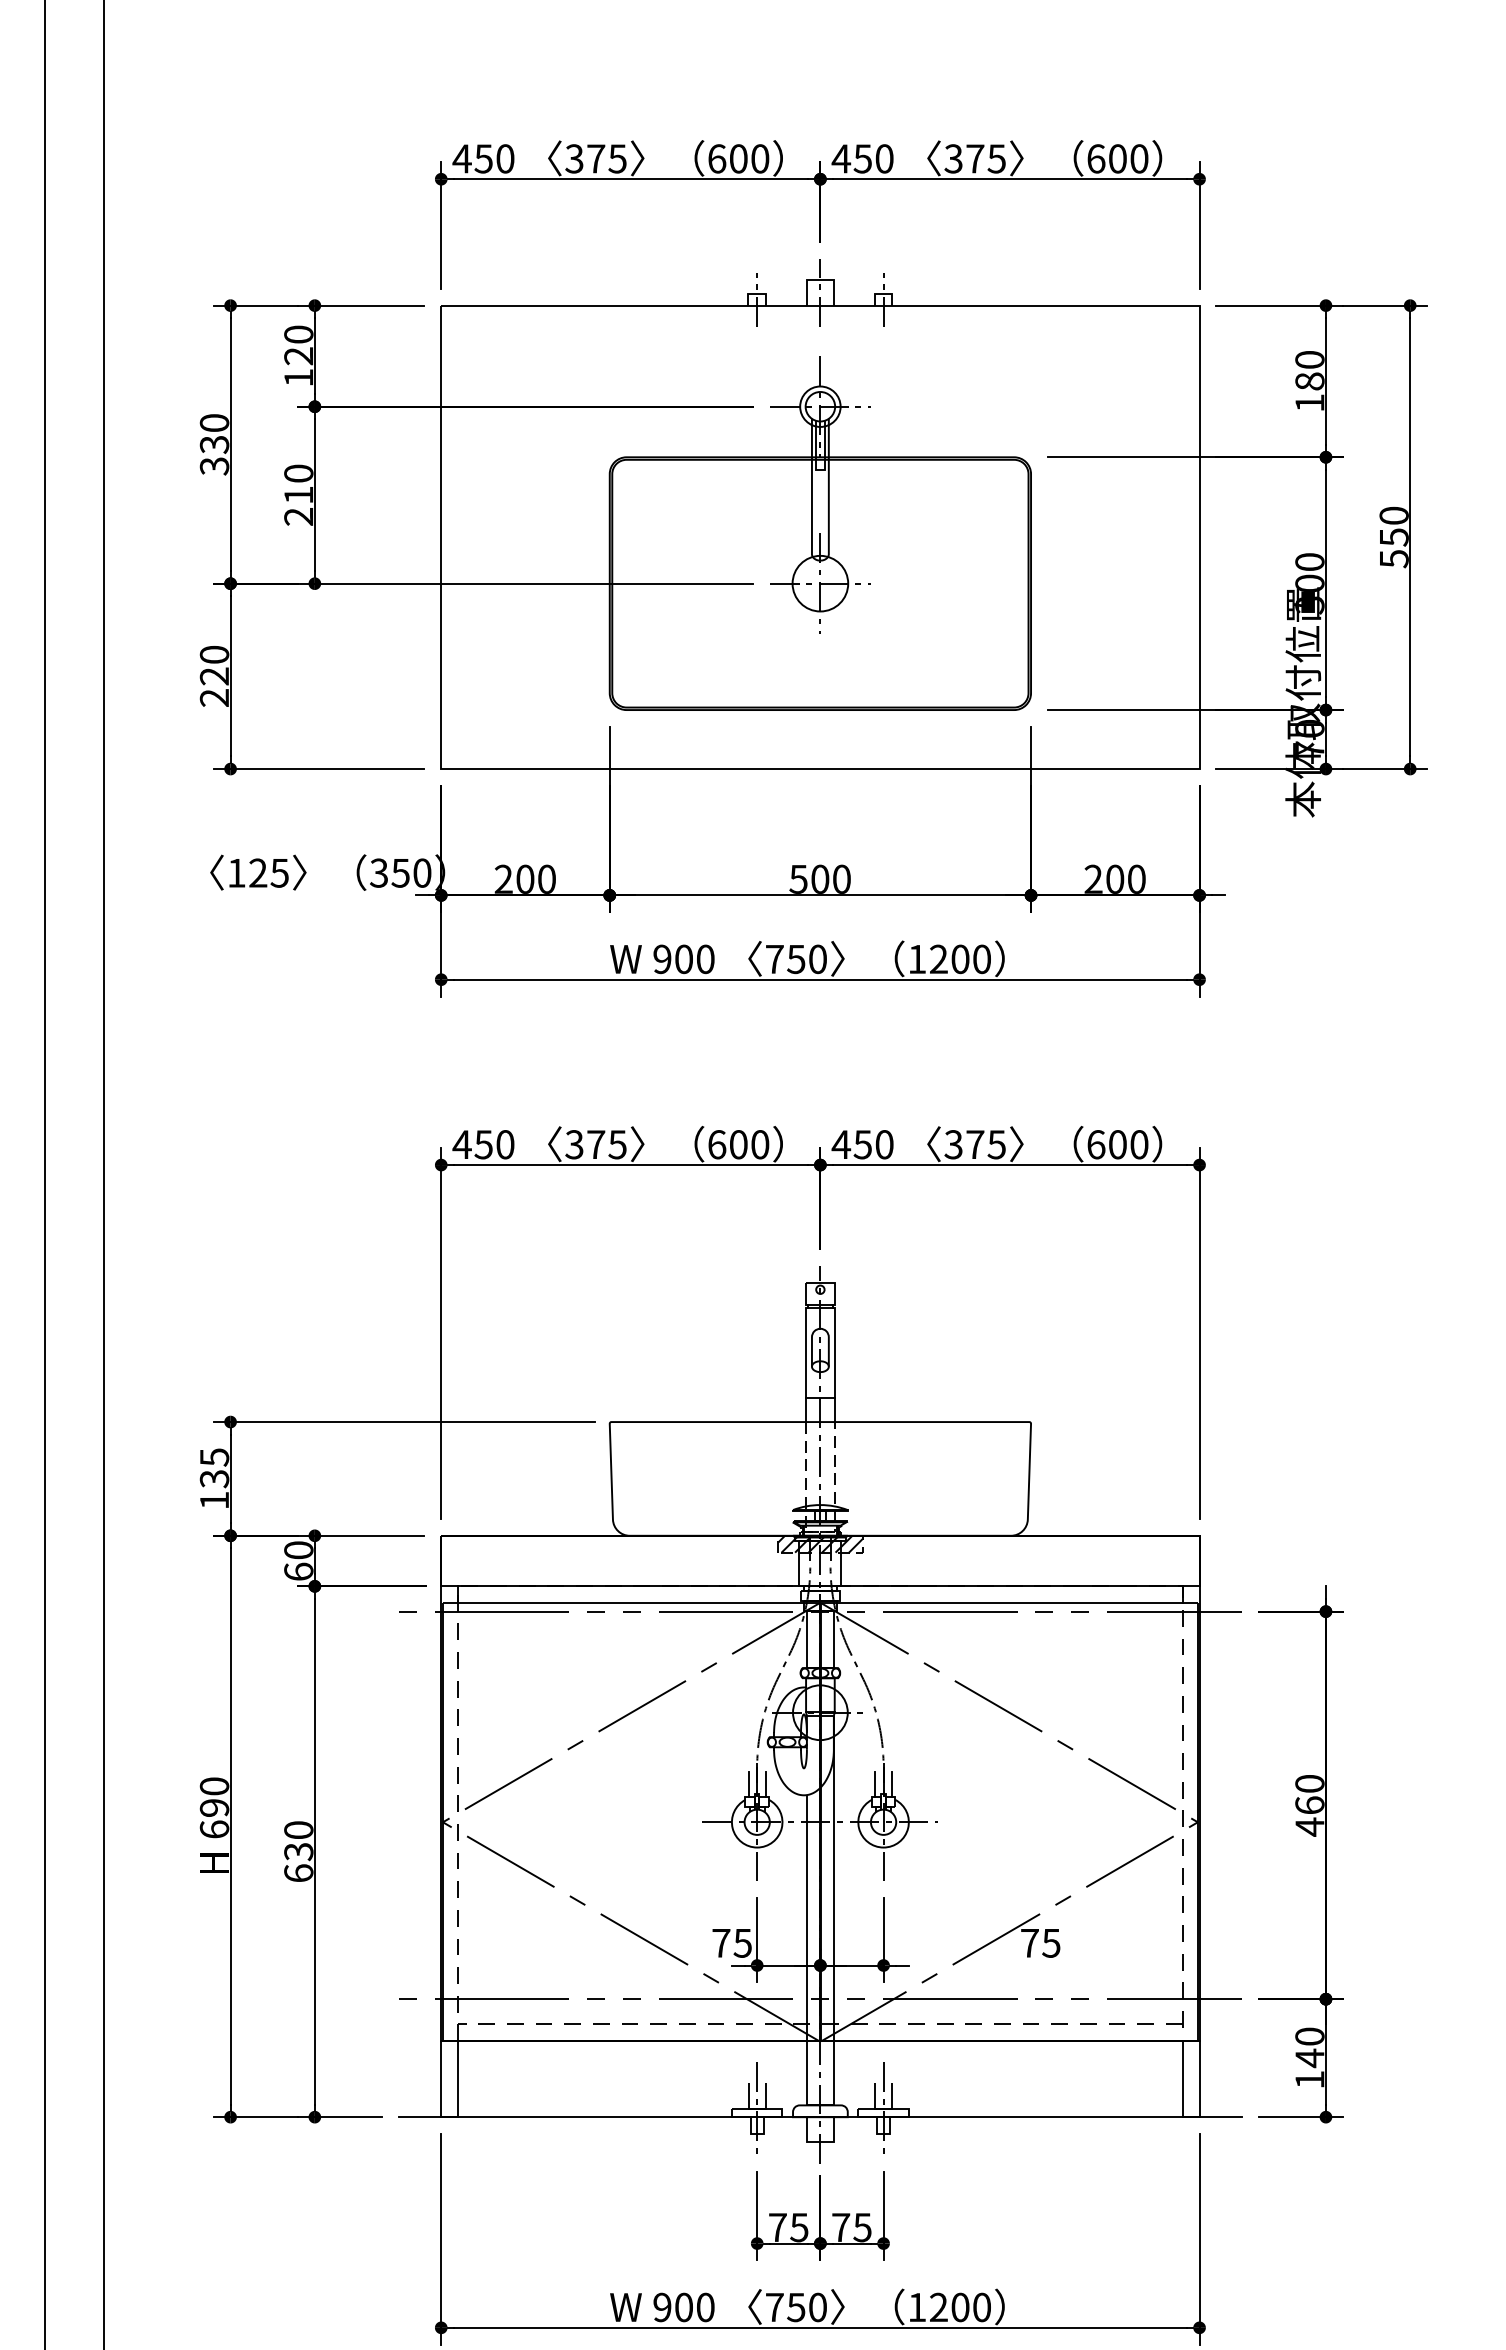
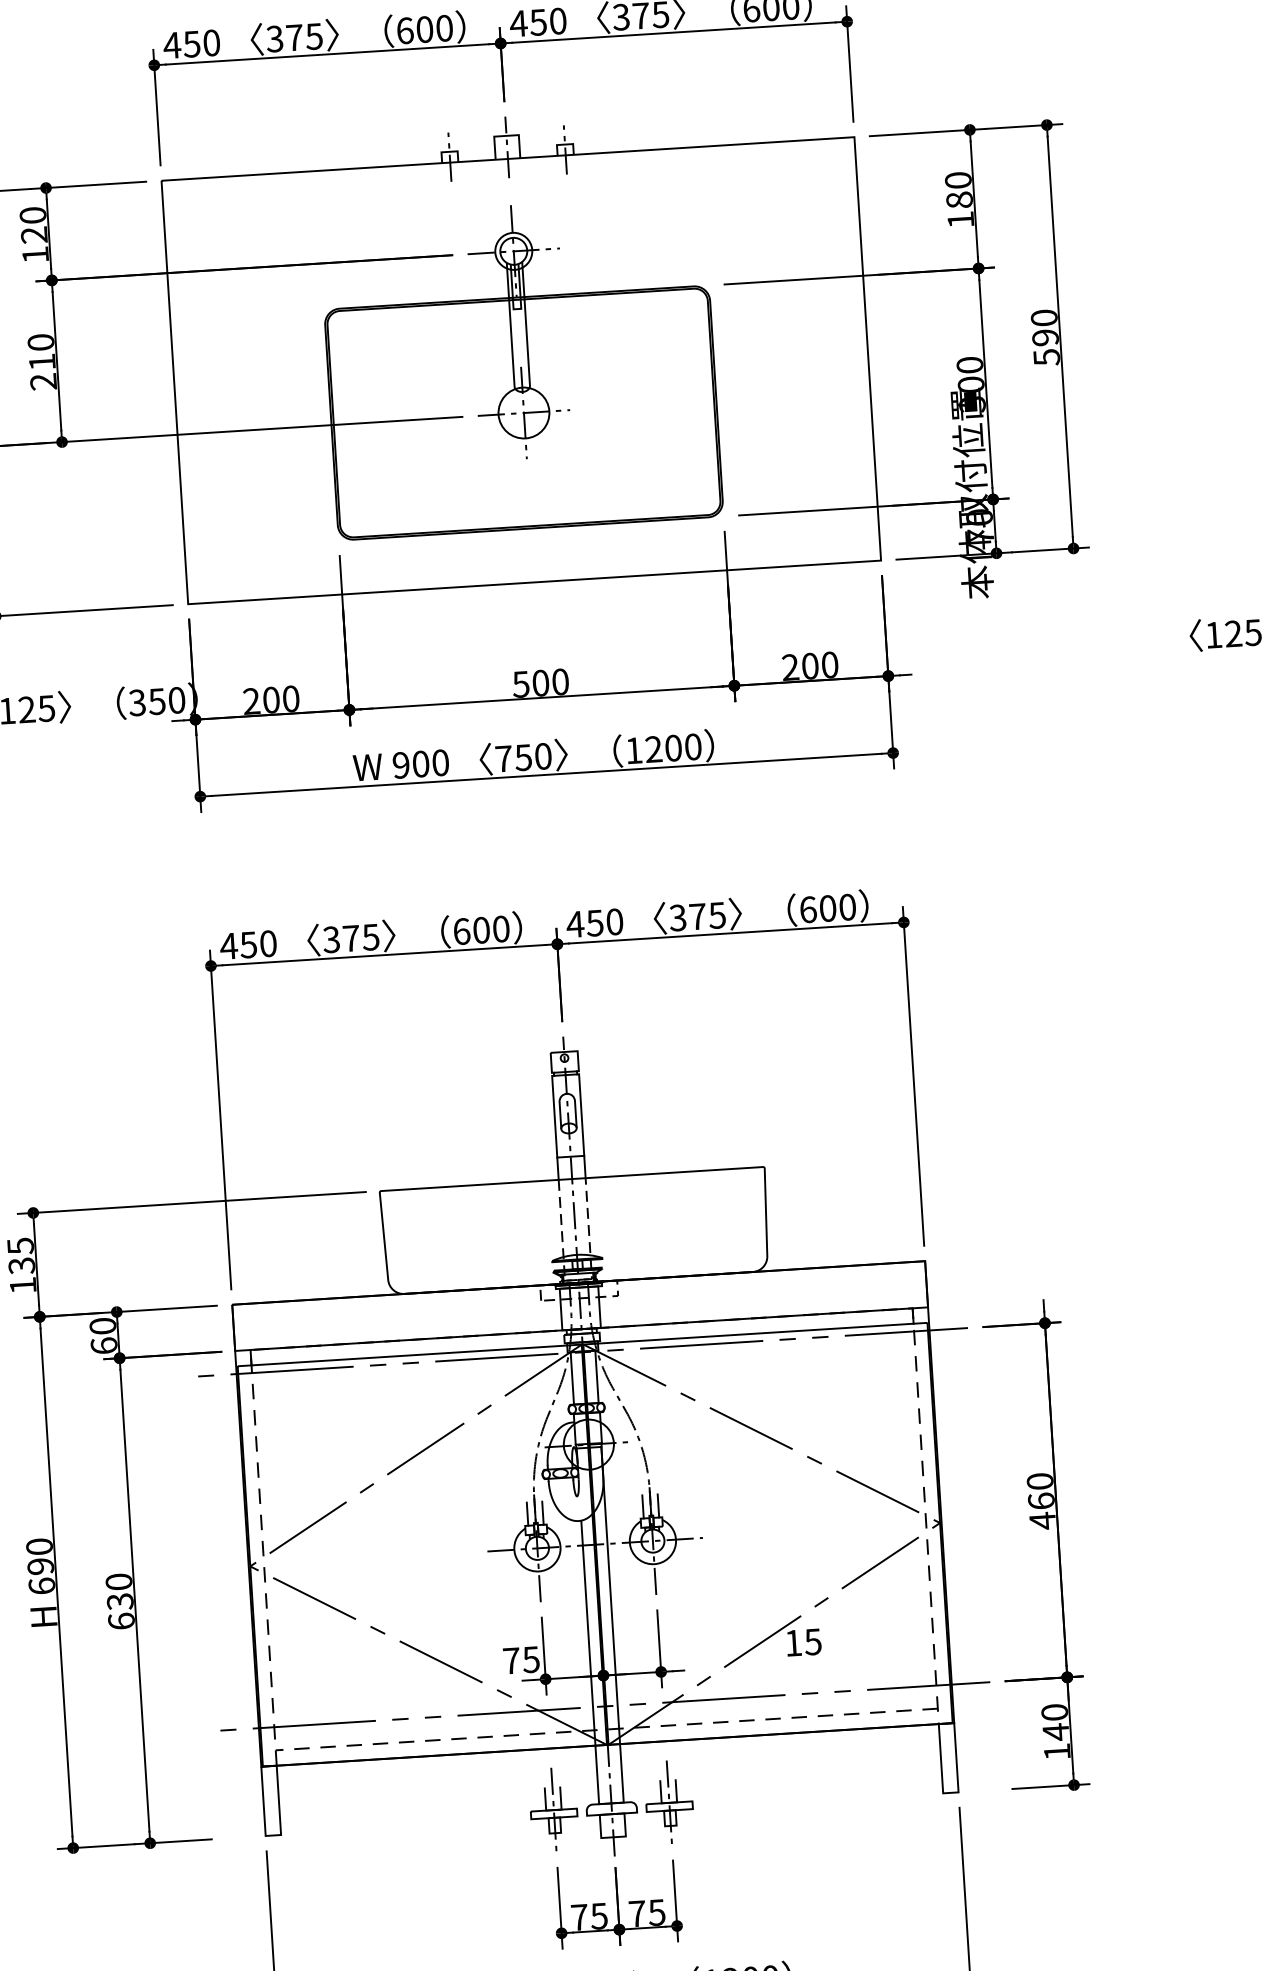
text: (1393, 537) -> (1044, 337), 550 -> 590
hatch: (820, 1543) -> (579, 1290), removed
text: (1029, 1943) -> (793, 1643), 75 -> 15
line: (820, 2117) -> (612, 1814), removed

